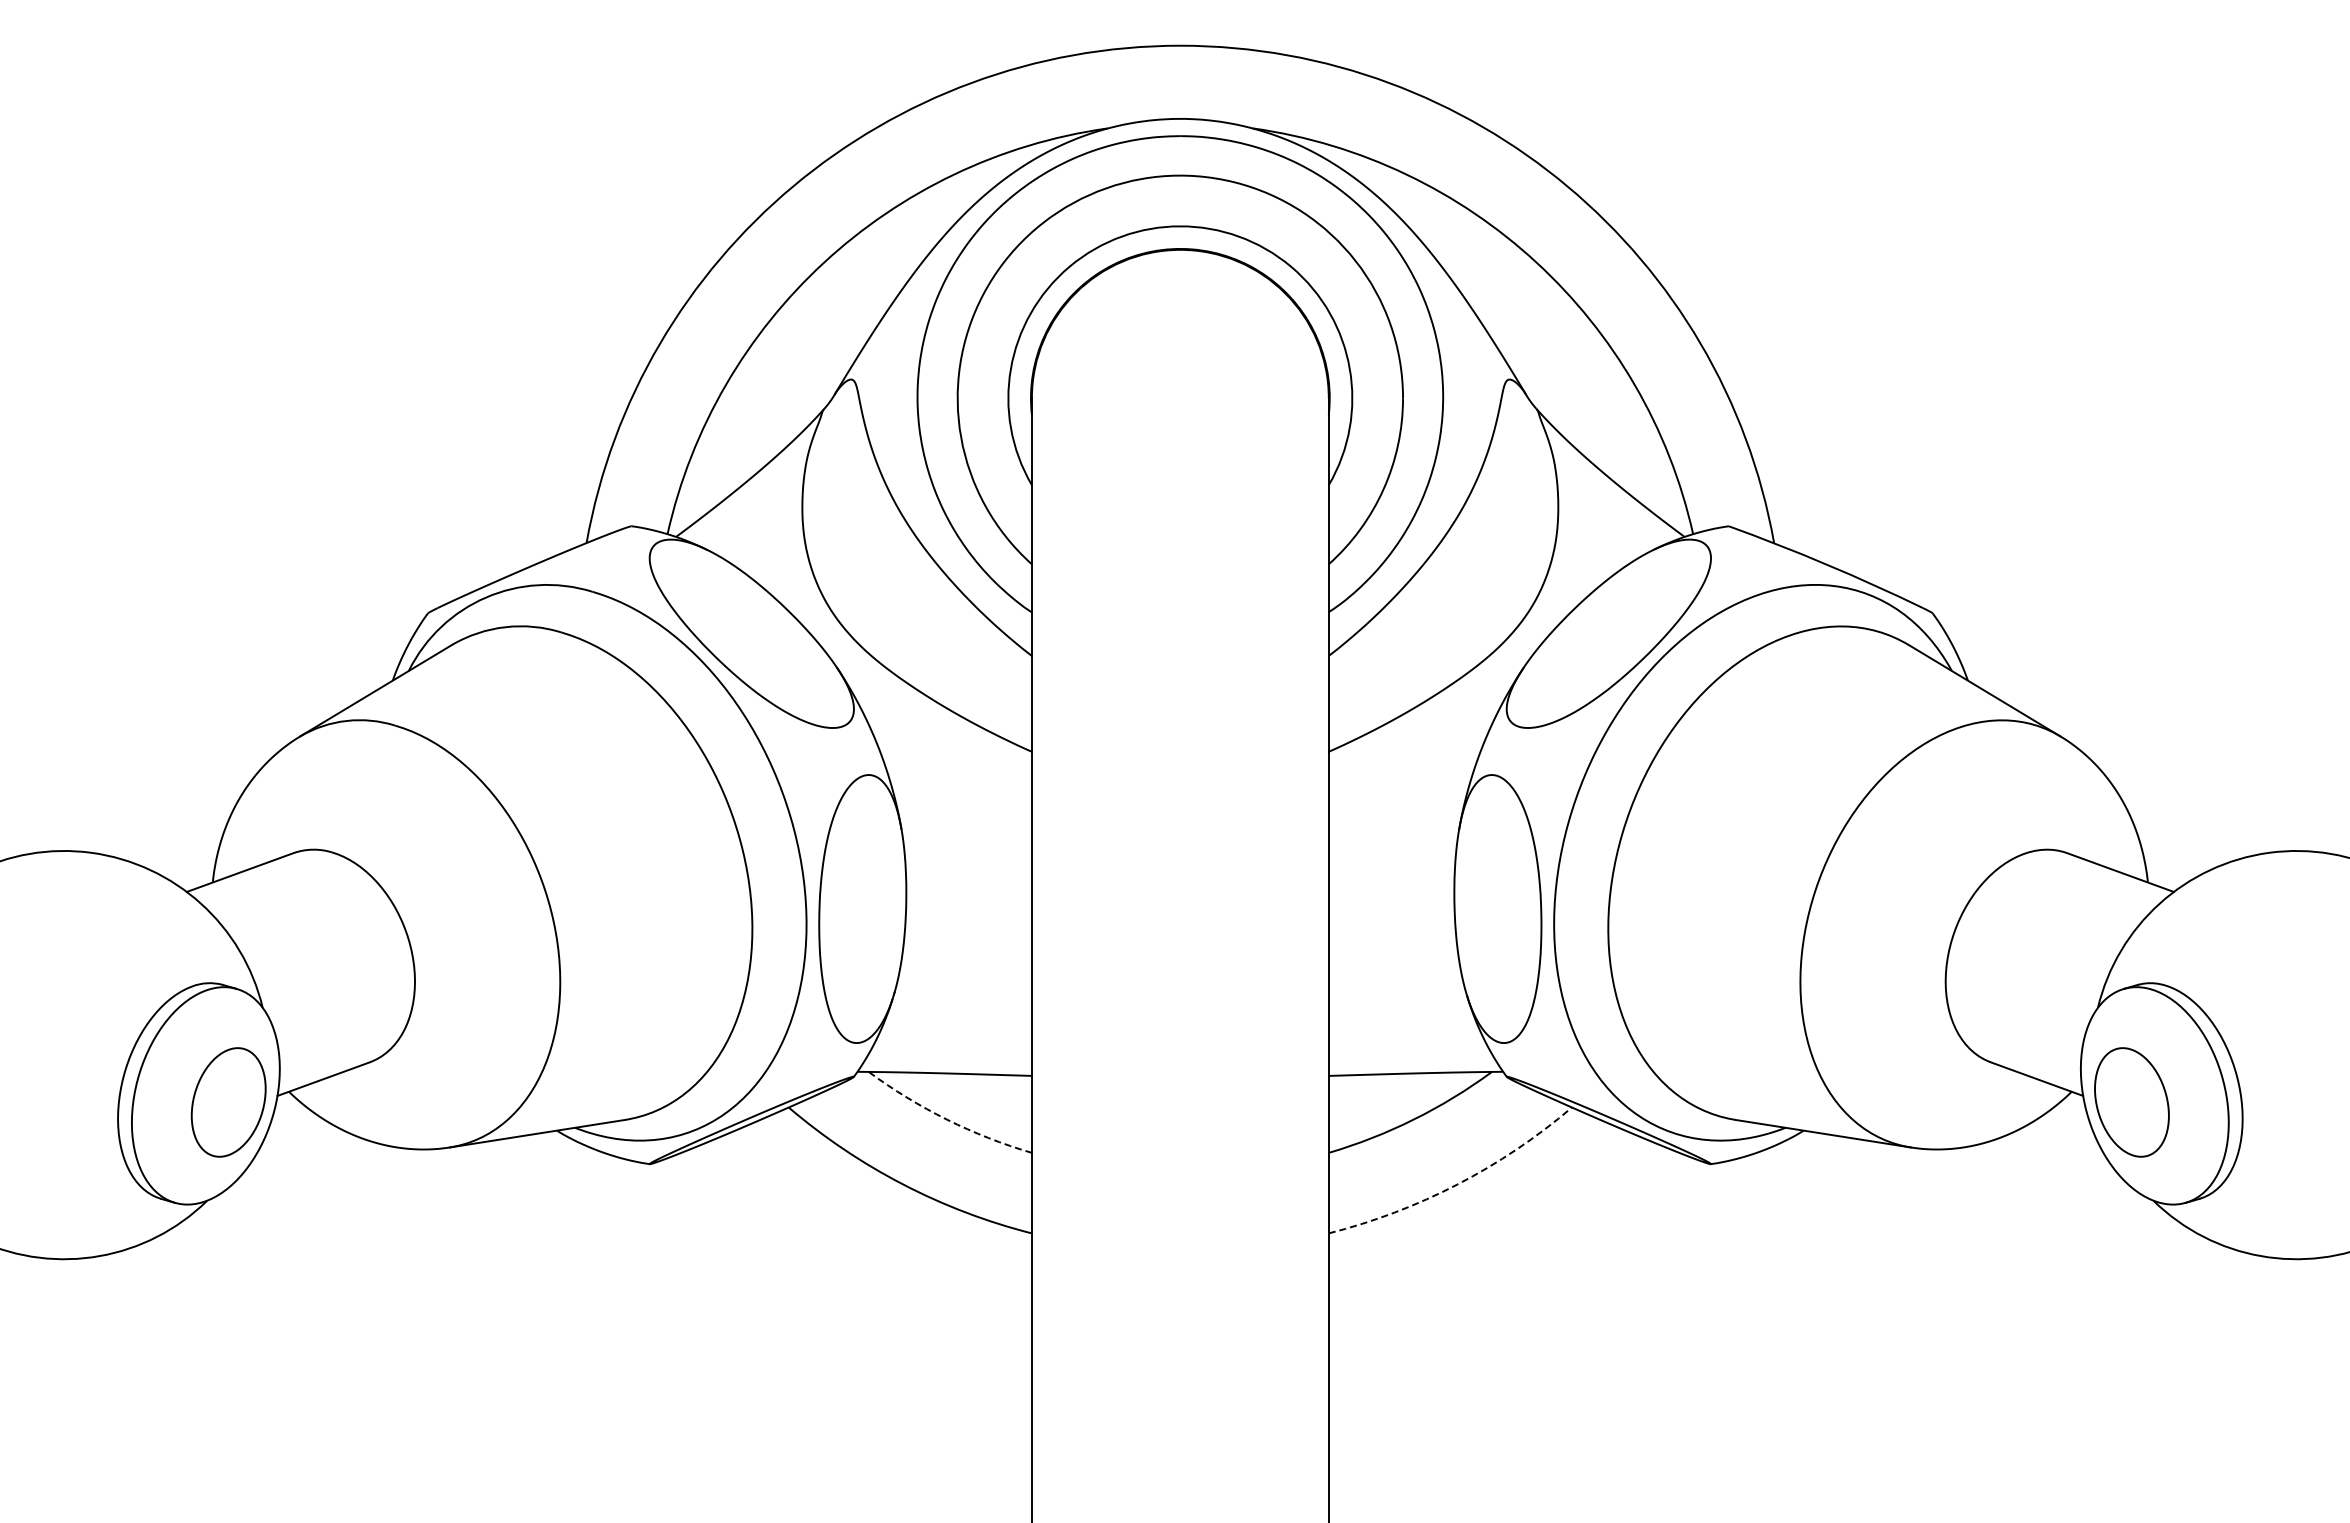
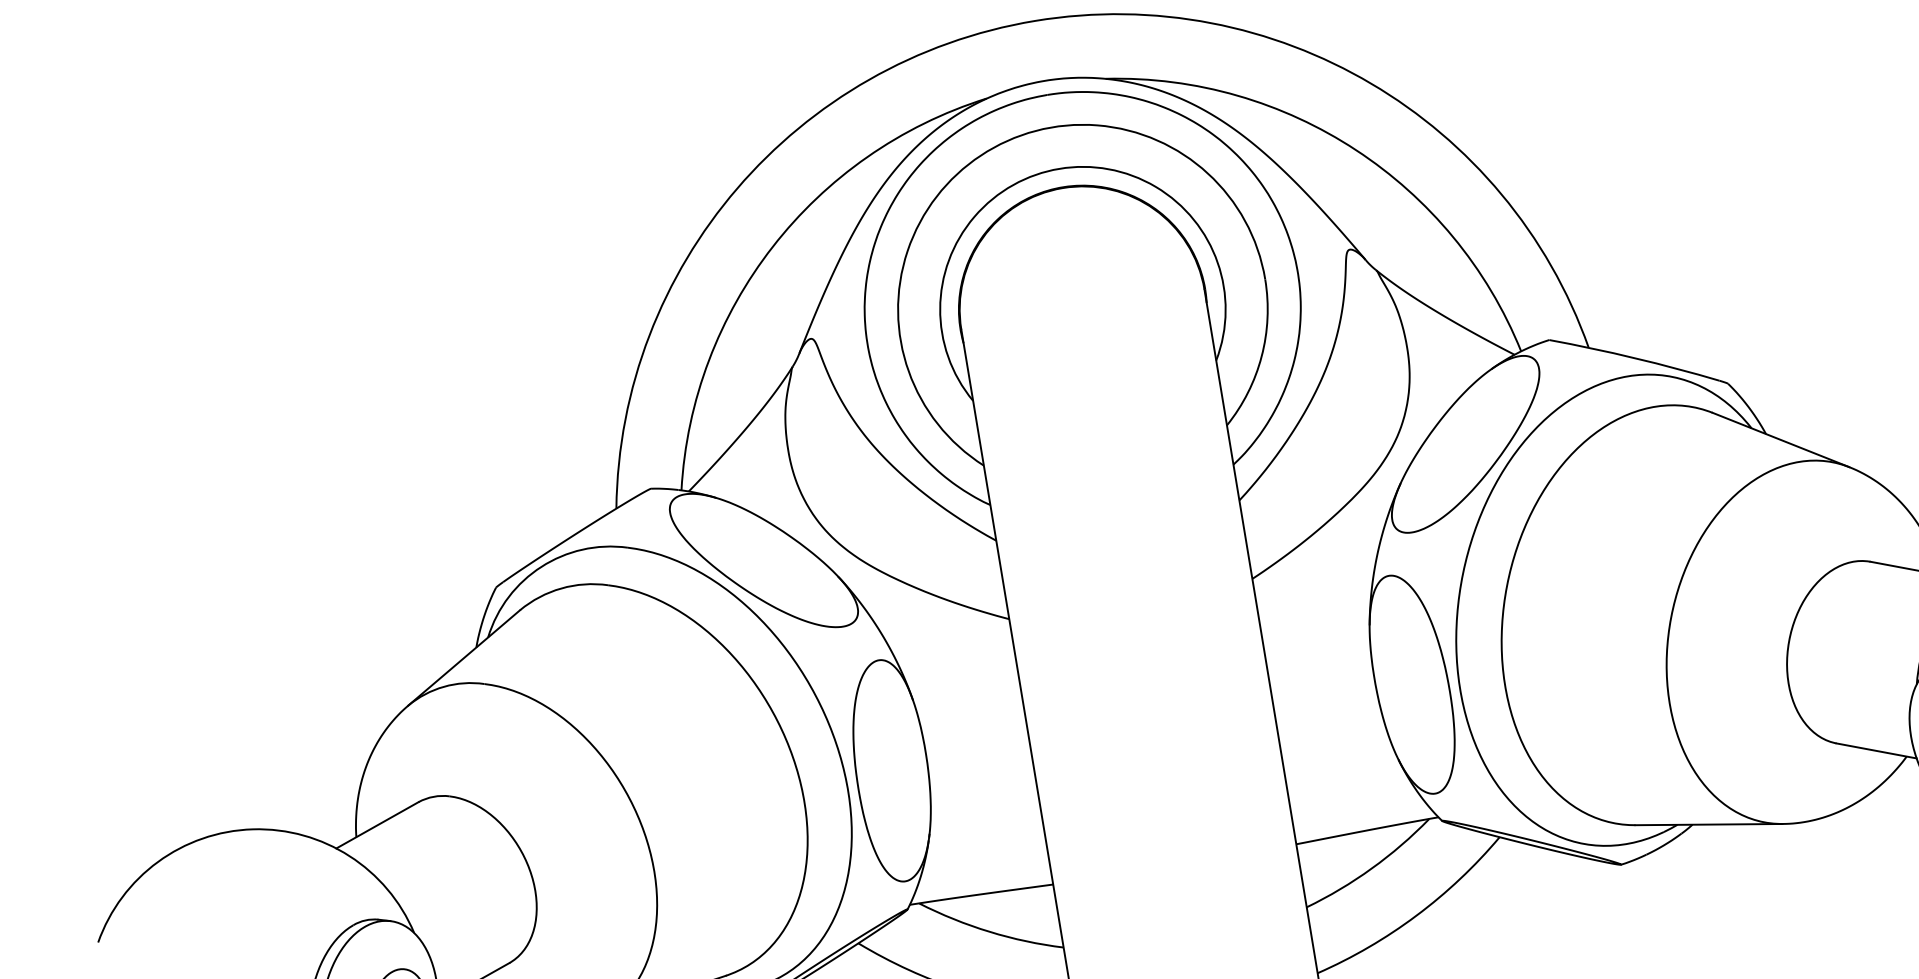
arc: (946, 1119) -> (989, 931), dashed -> solid
arc: (1457, 1184) -> (1416, 915), dashed -> solid

